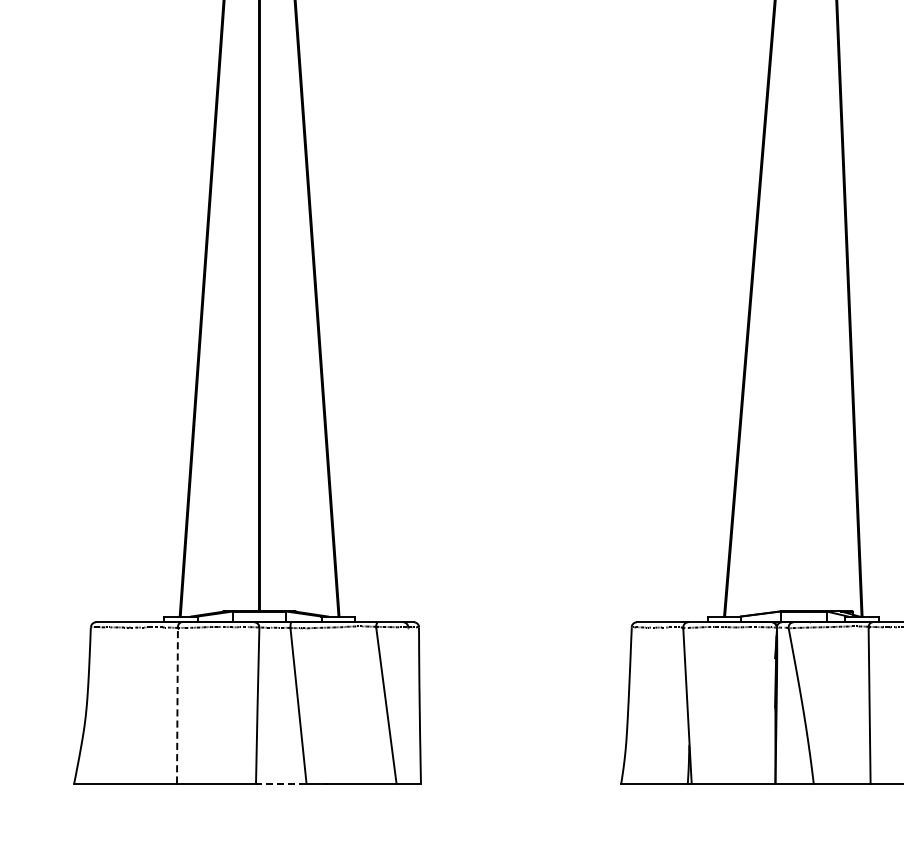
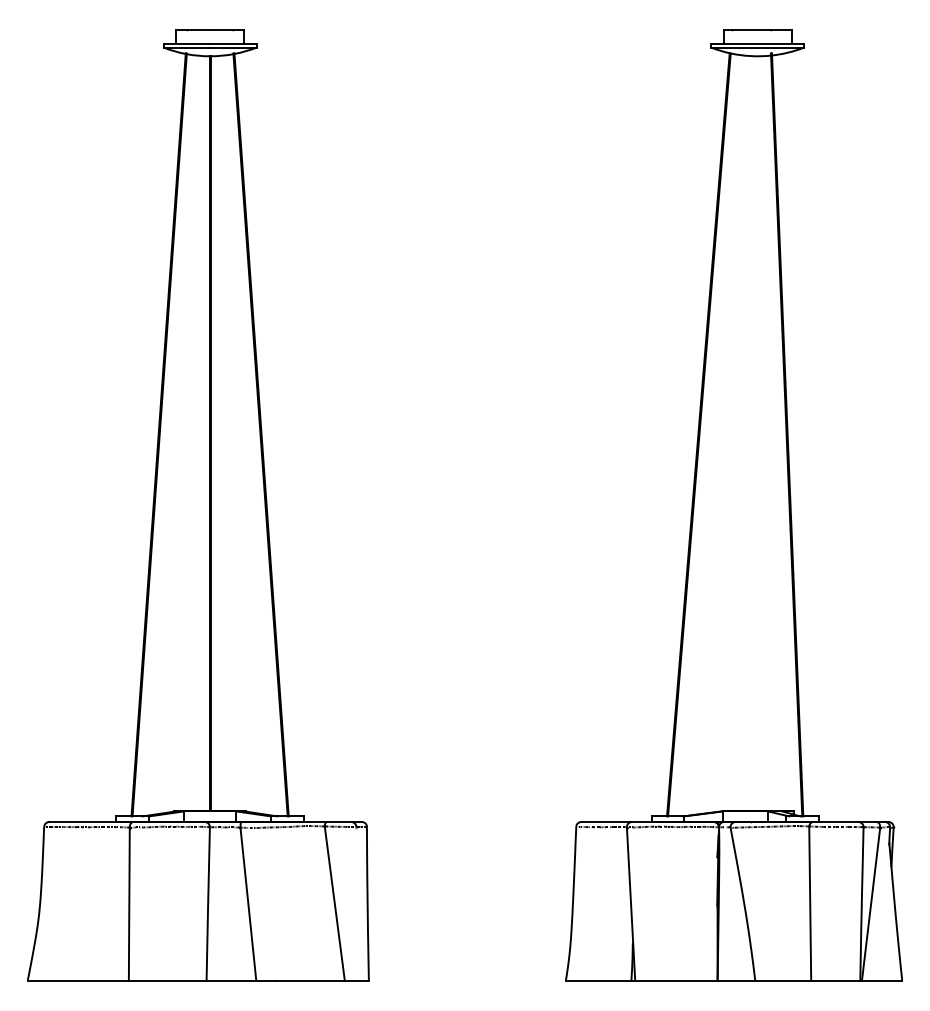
line: (177, 706) -> (129, 904), dashed -> solid
line: (281, 783) -> (231, 980), dashed -> solid

